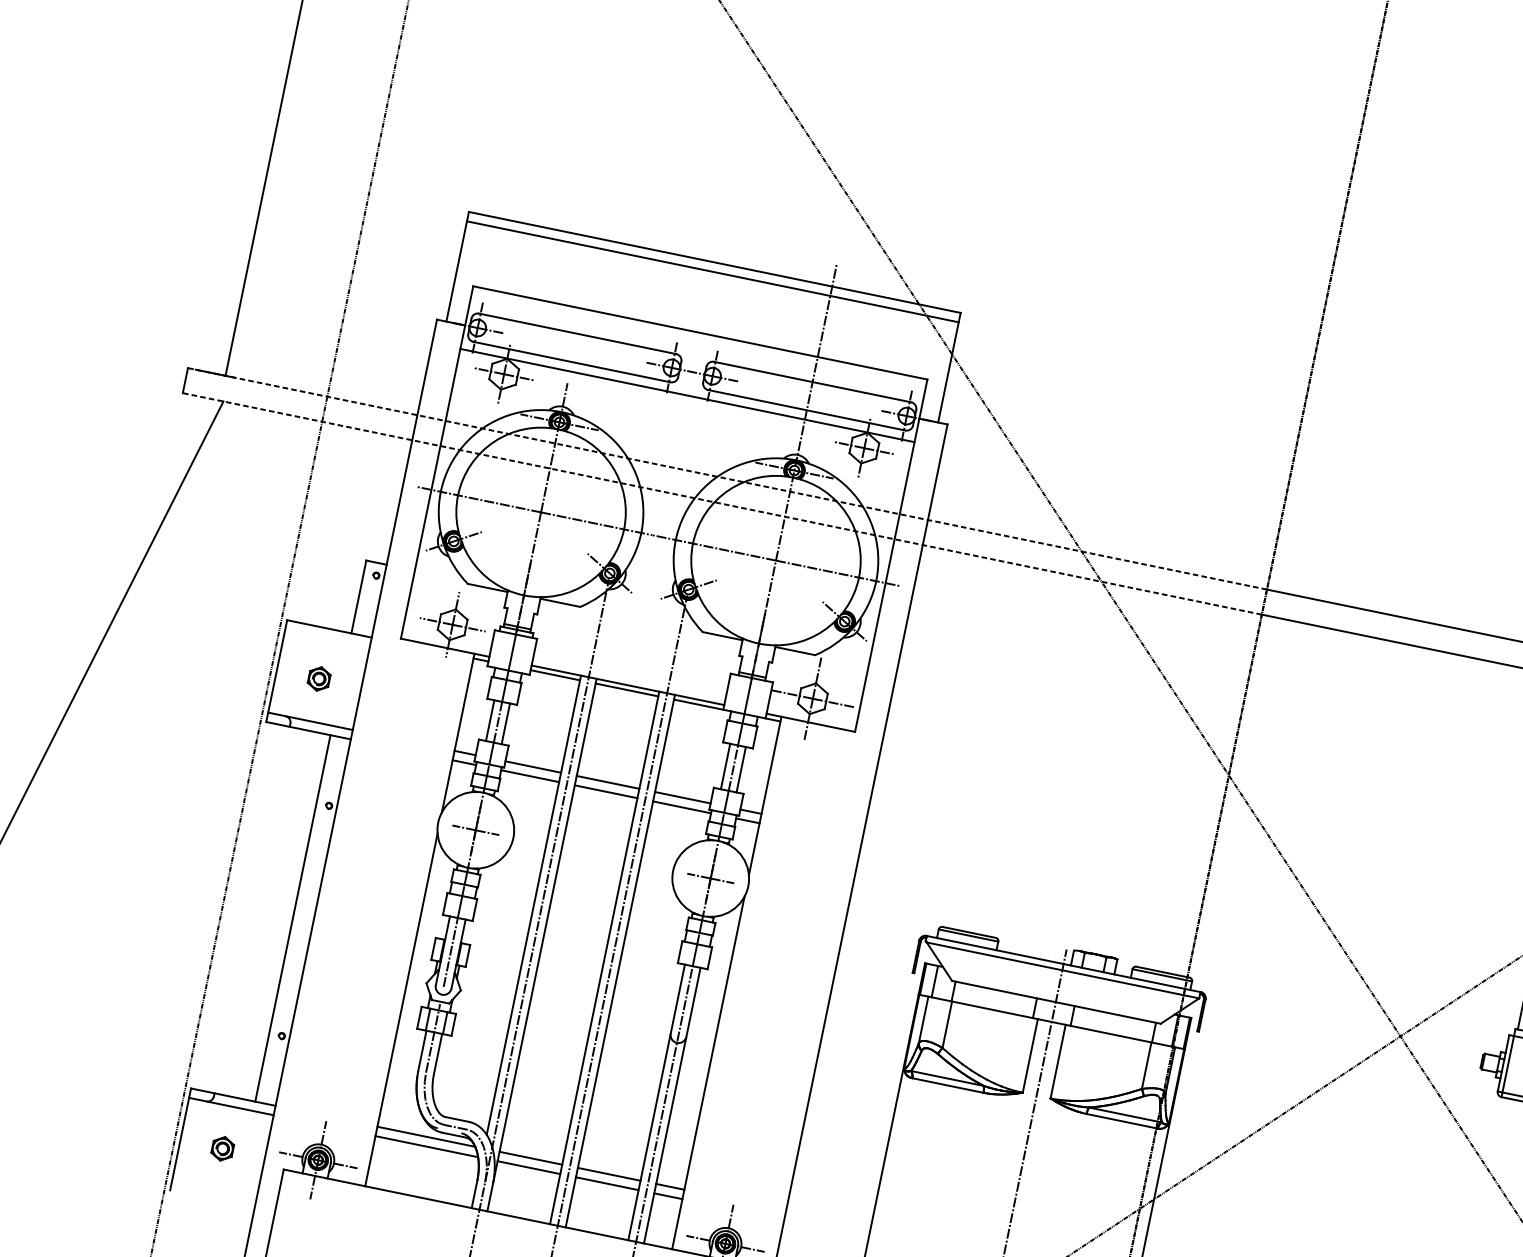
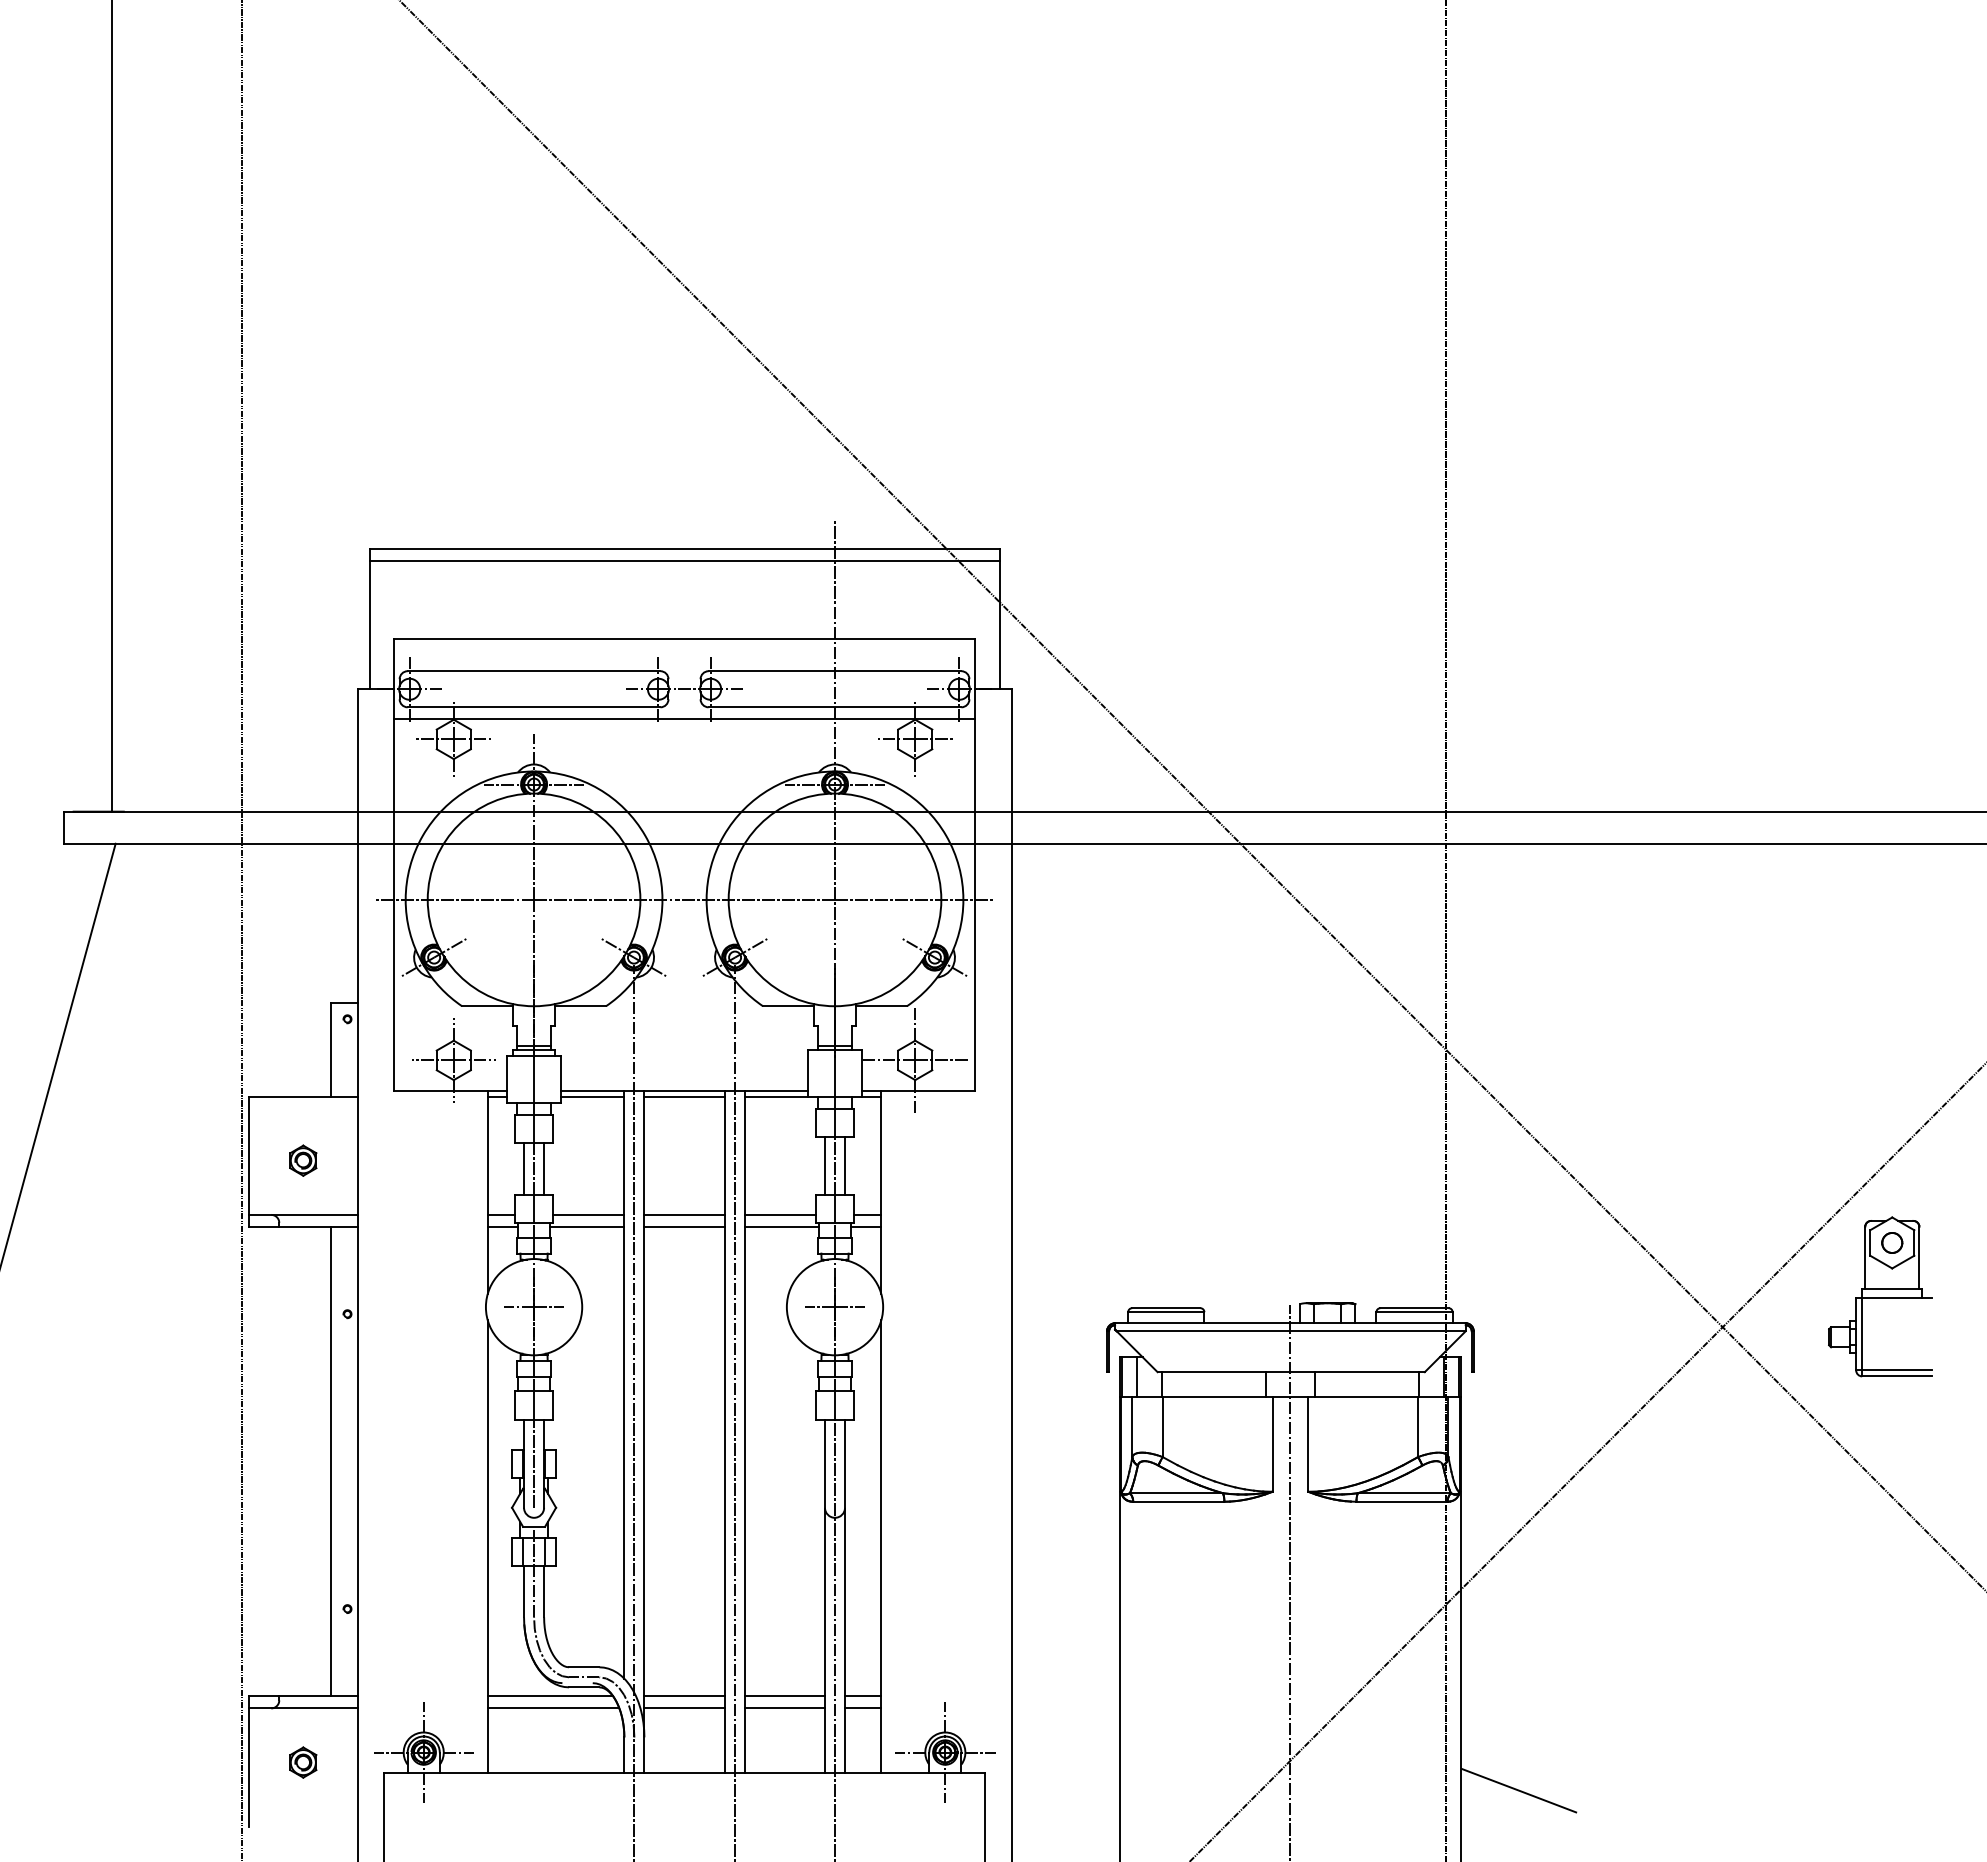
line: (727, 478) -> (754, 811), dashed -> solid
line: (722, 503) -> (754, 843), dashed -> solid

